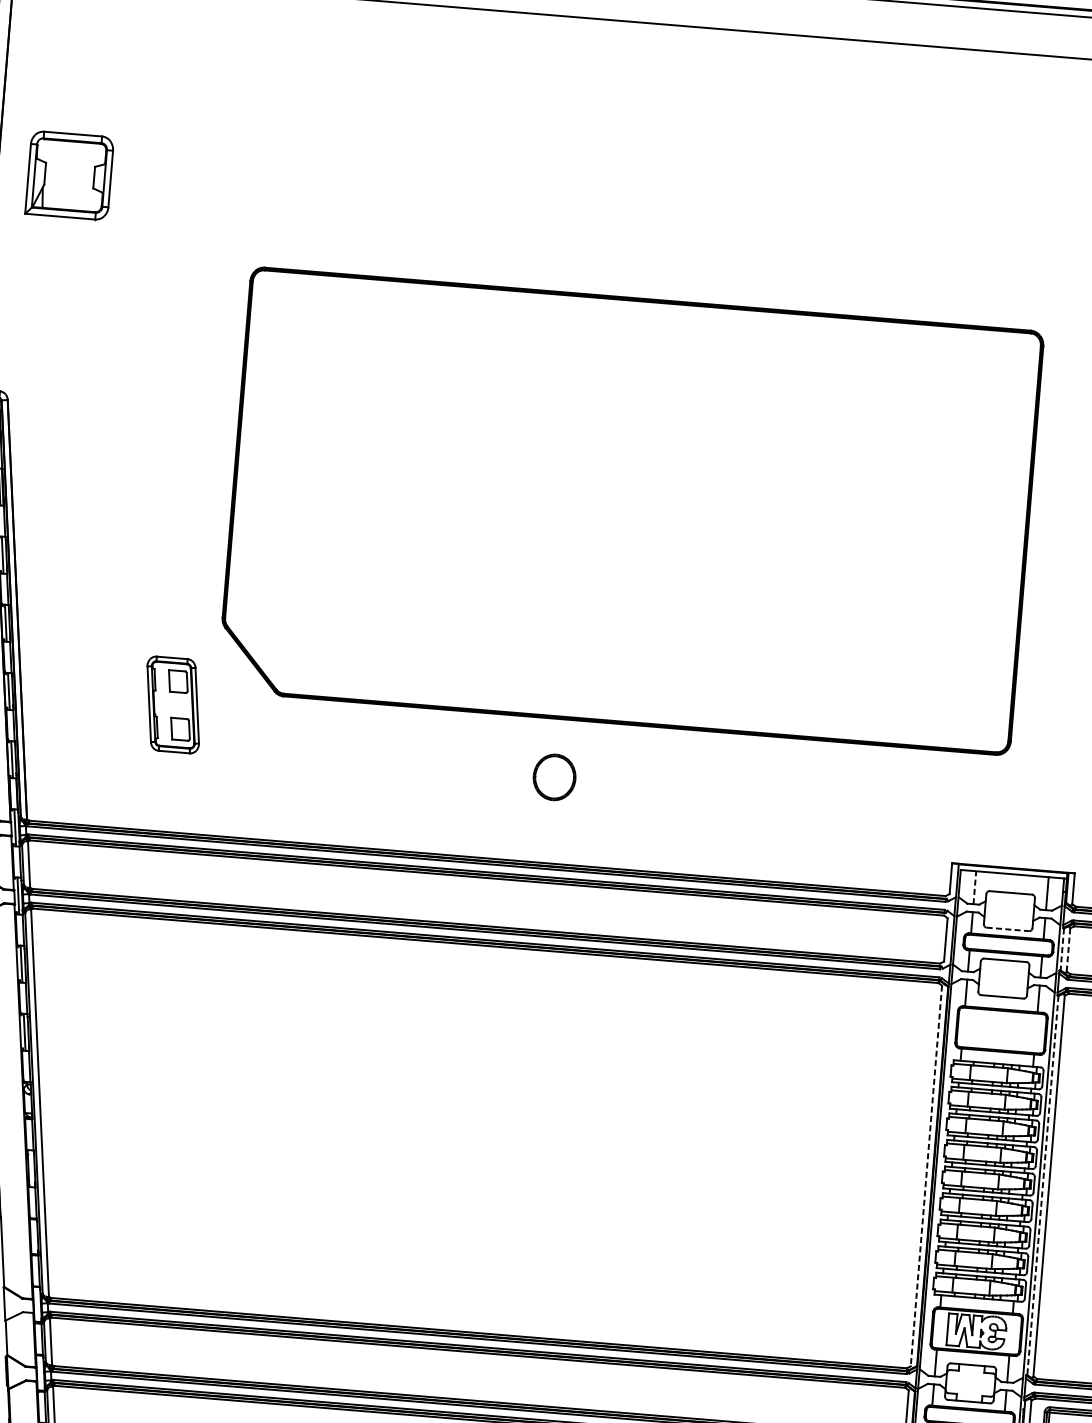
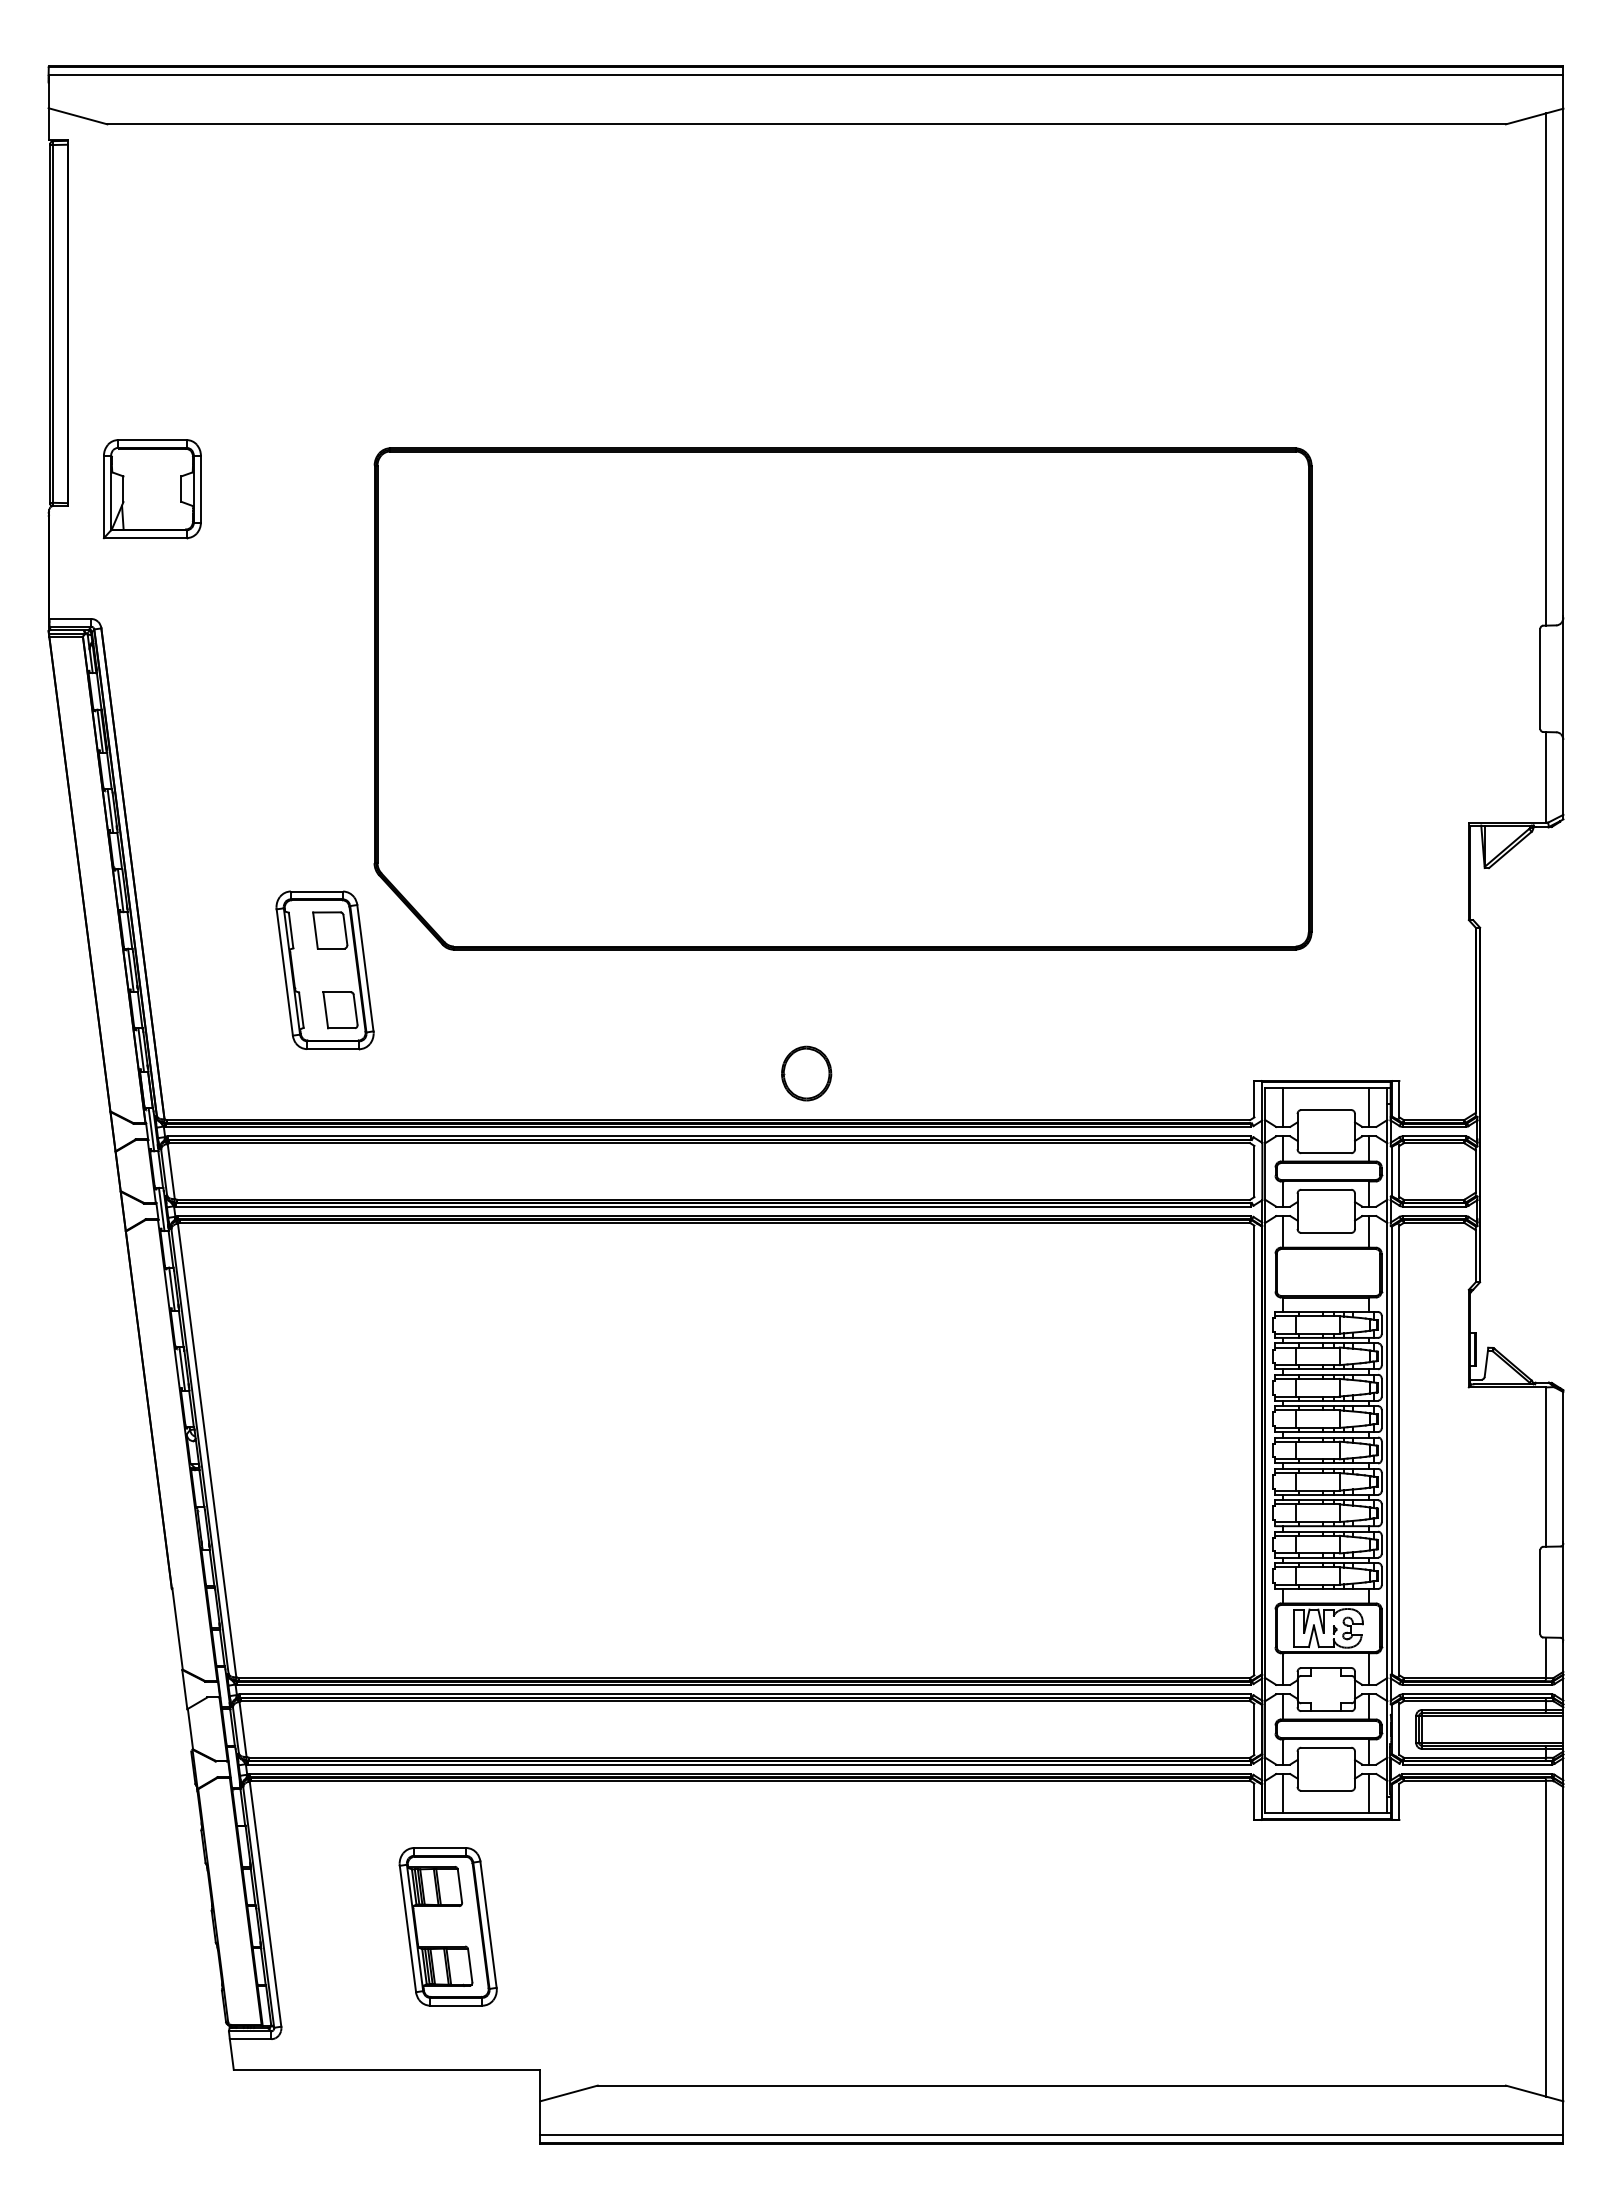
part: (68, 175) -> (151, 489), moved
part: (172, 705) -> (324, 970), size x1.43
part: (554, 777) -> (806, 1073), moved
line: (974, 887) -> (1283, 1107), dashed -> solid
line: (1008, 929) -> (1326, 1153), dashed -> solid
line: (1062, 949) -> (1392, 1171), dashed -> solid
line: (1068, 950) -> (1399, 1172), dashed -> solid
line: (926, 1176) -> (1254, 1450), dashed -> solid
line: (1043, 1185) -> (1392, 1450), dashed -> solid

